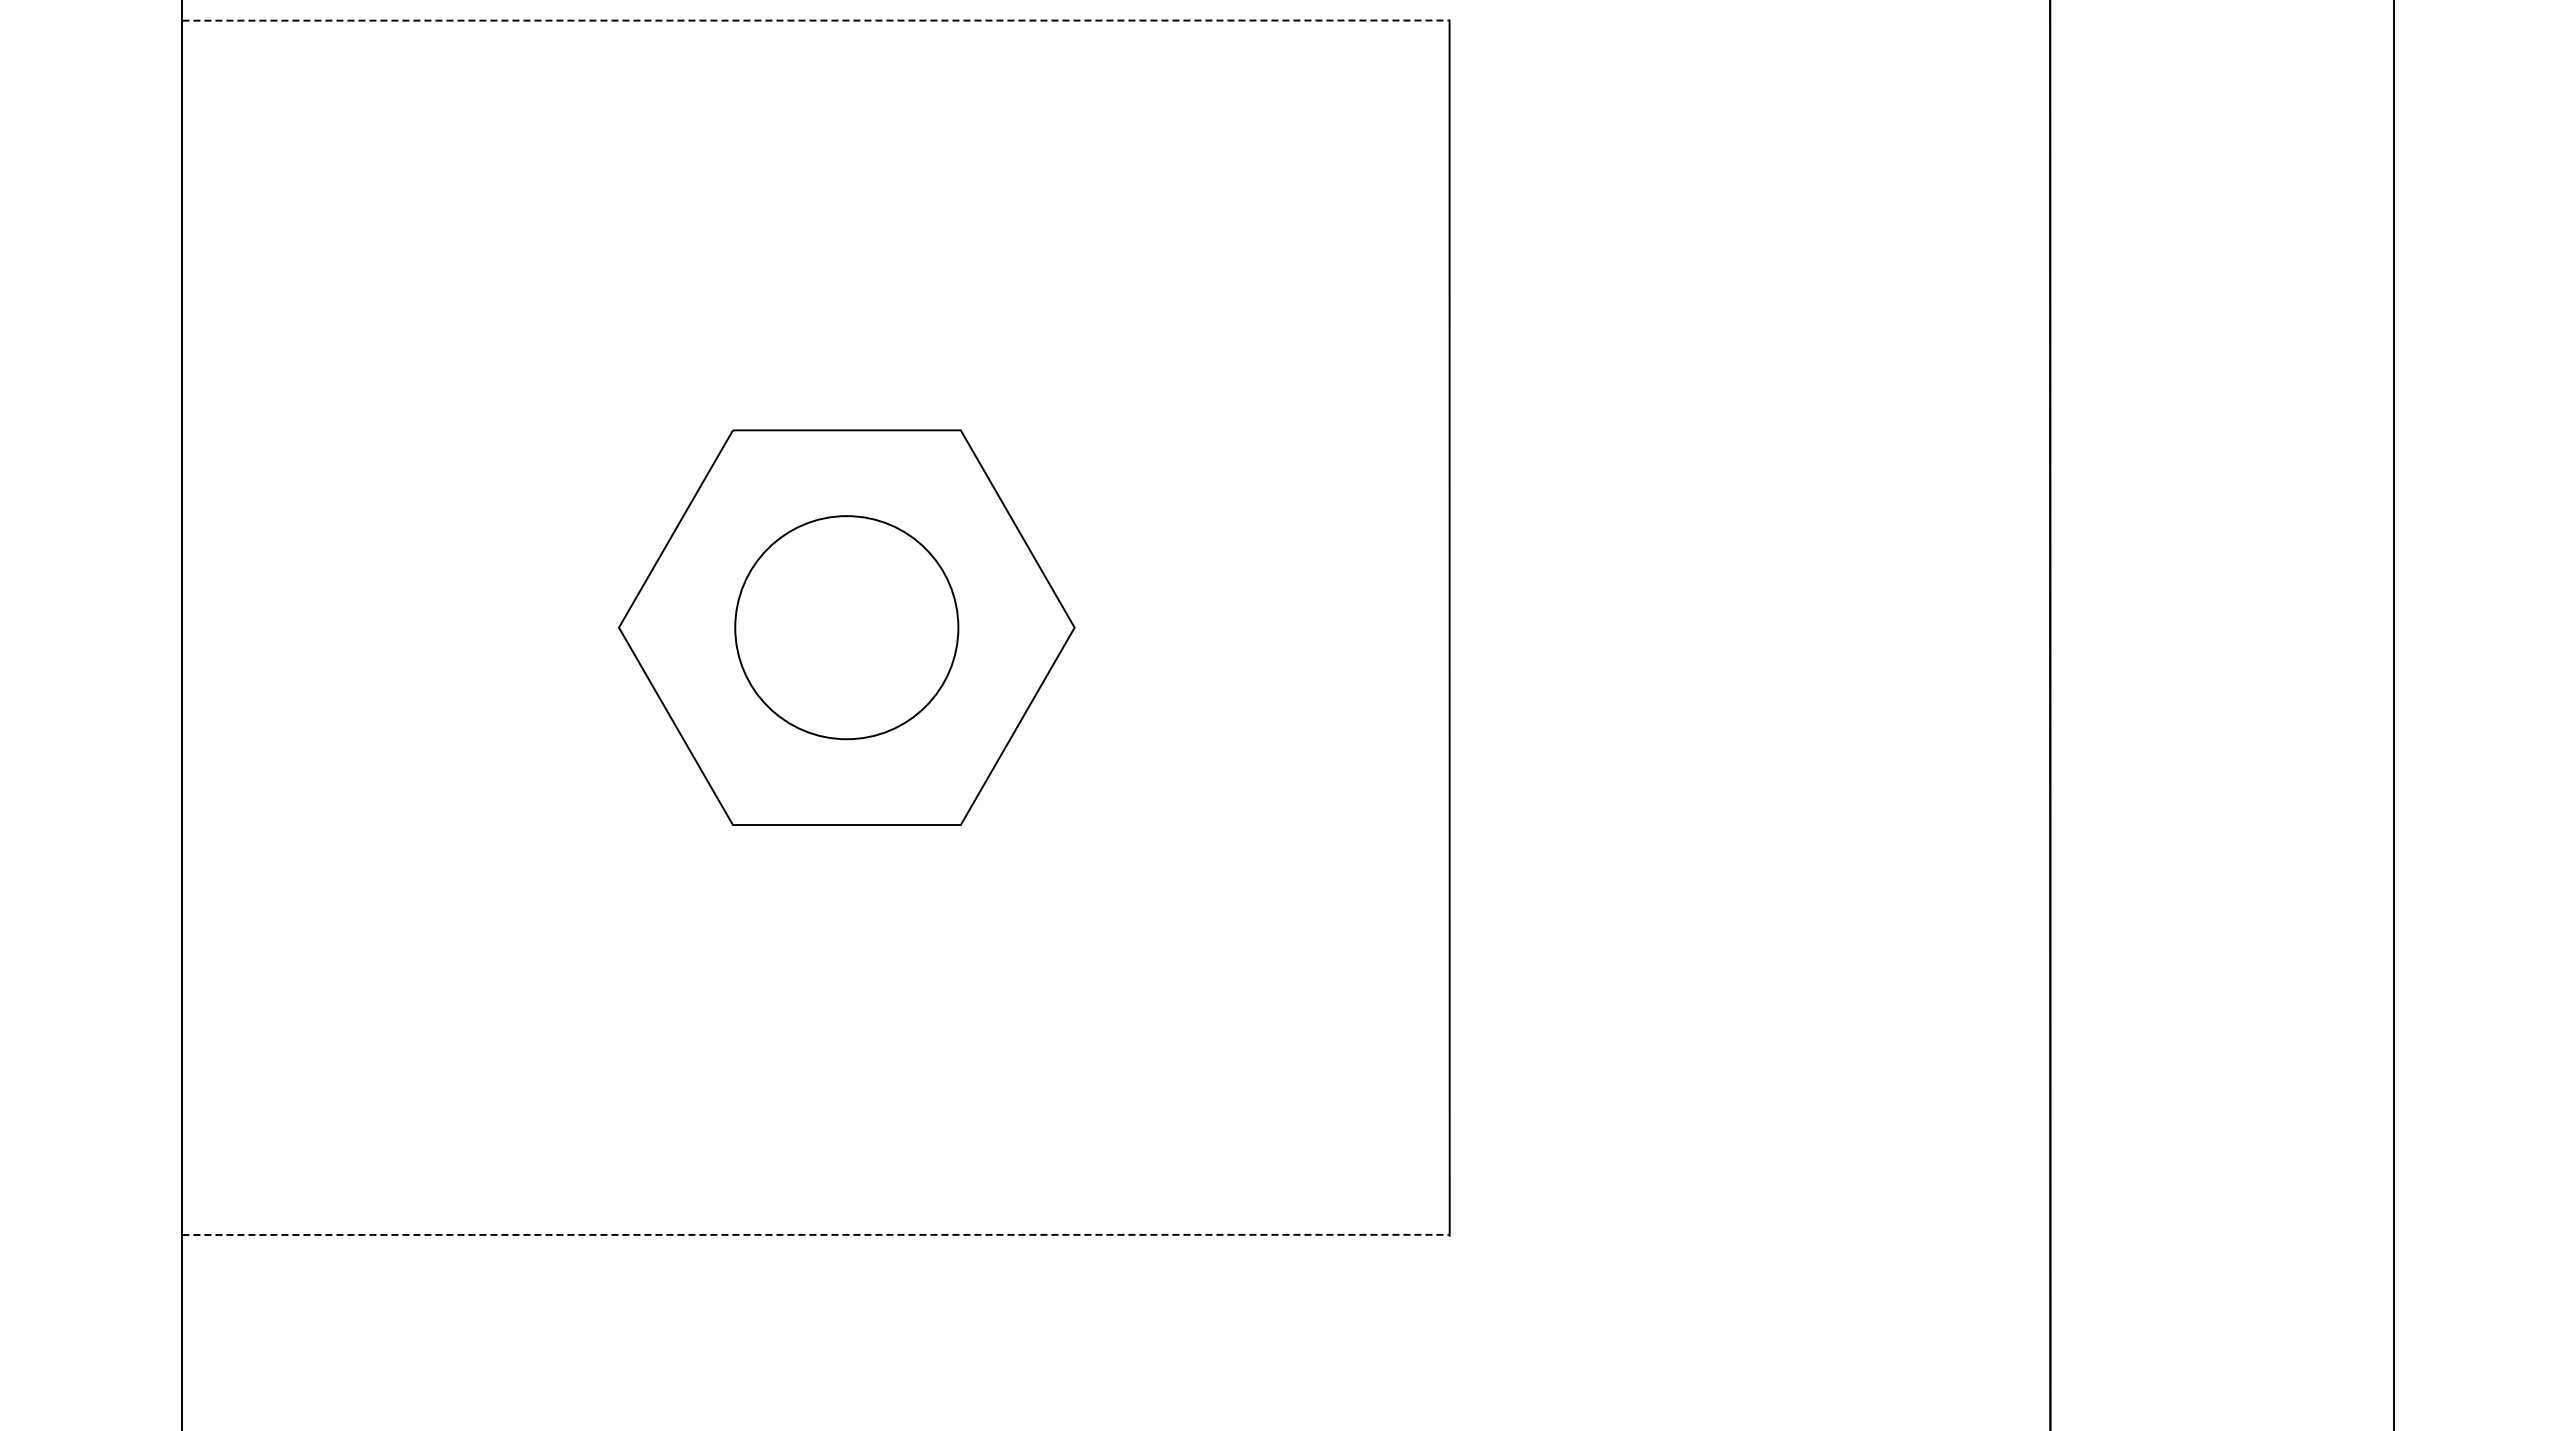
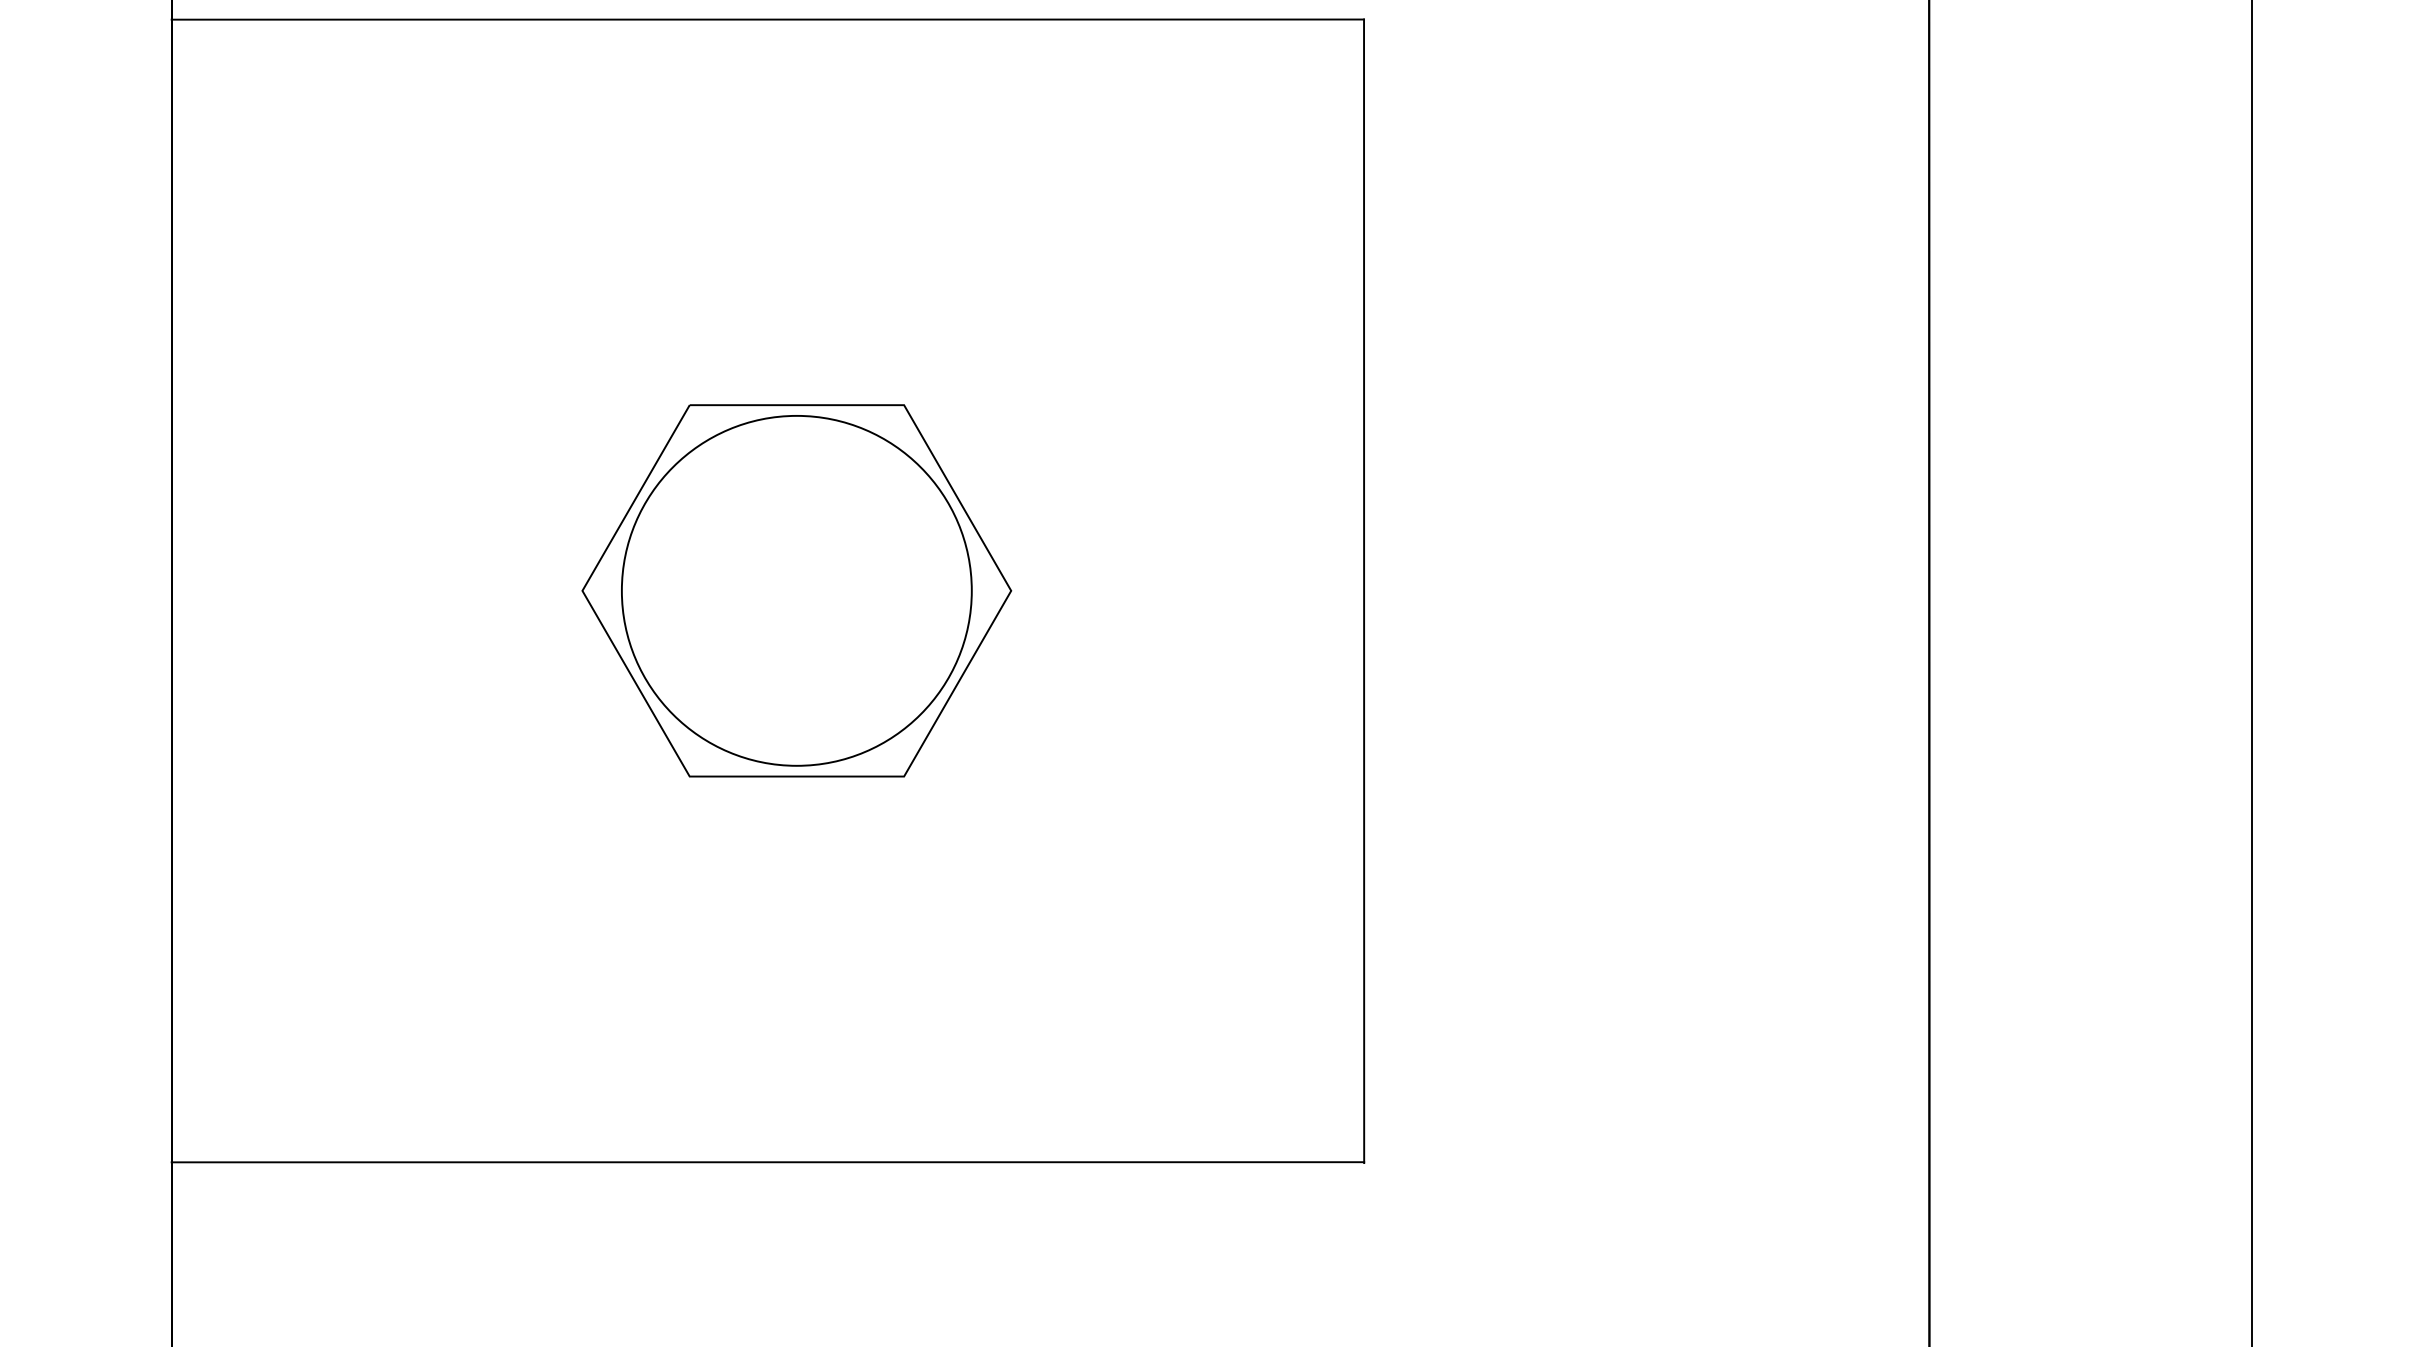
line: (816, 20) -> (768, 19), dashed -> solid
circle: (846, 627) -> (796, 590), size x1.67
line: (816, 1234) -> (768, 1161), dashed -> solid

